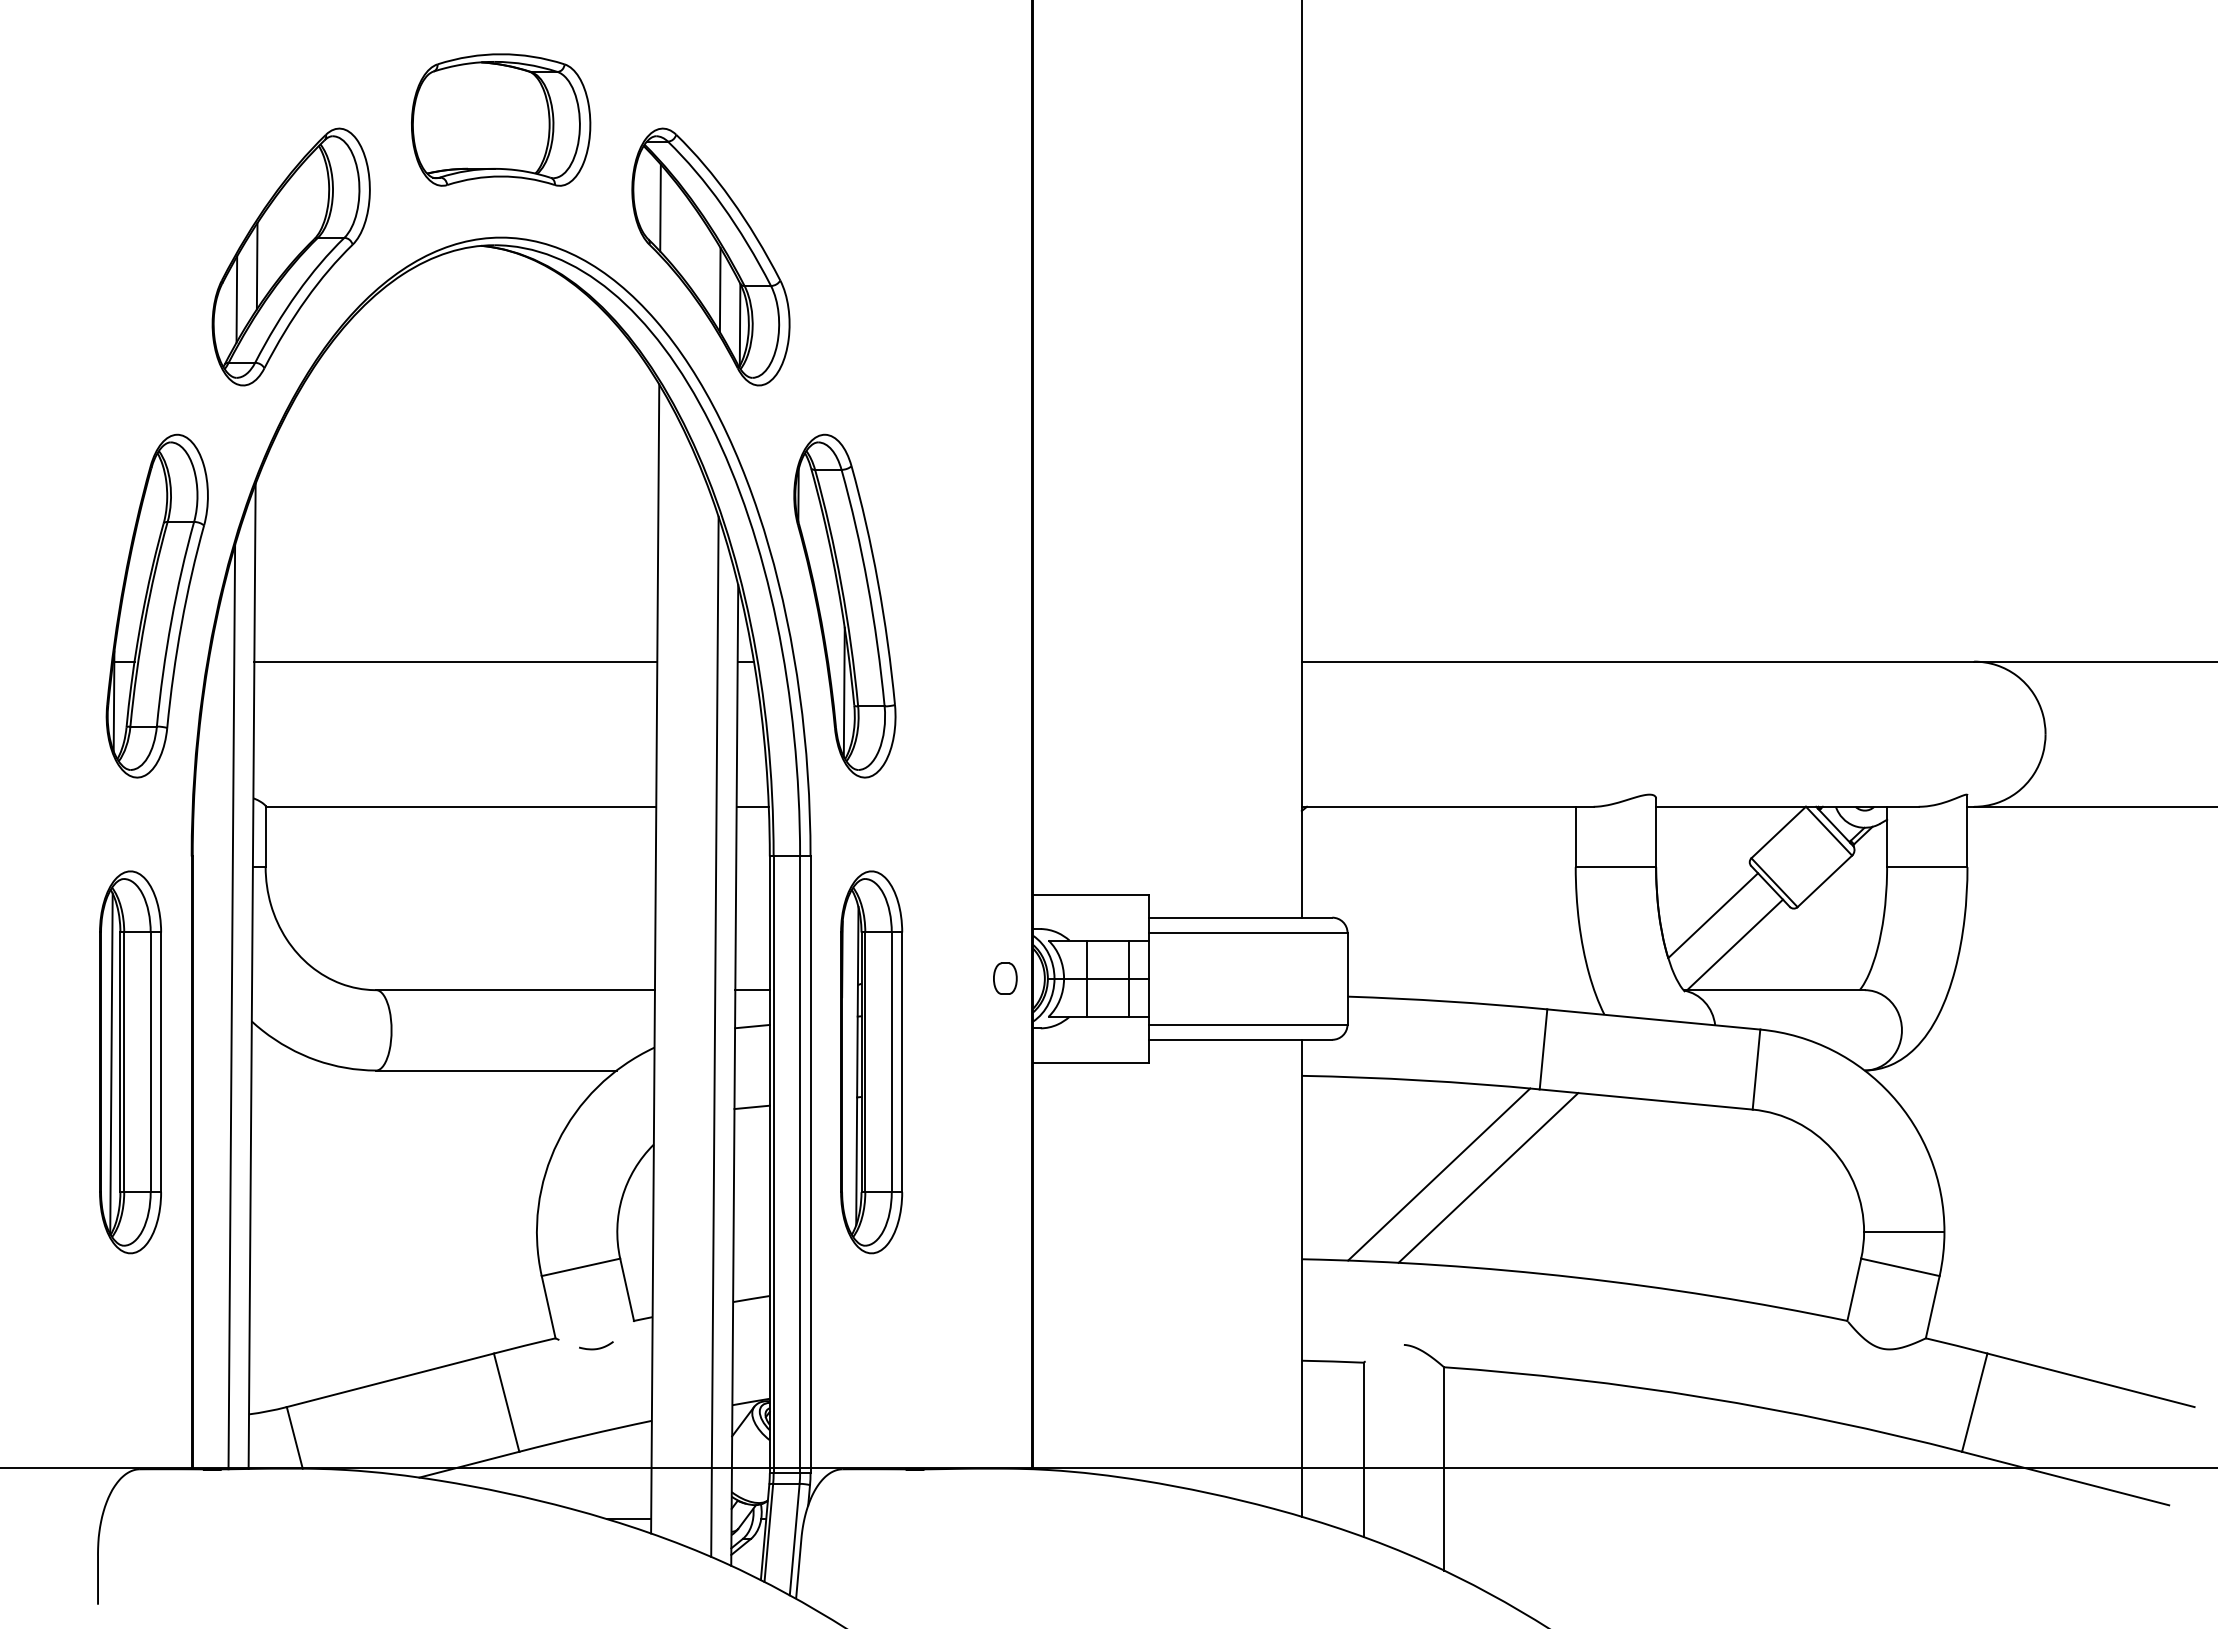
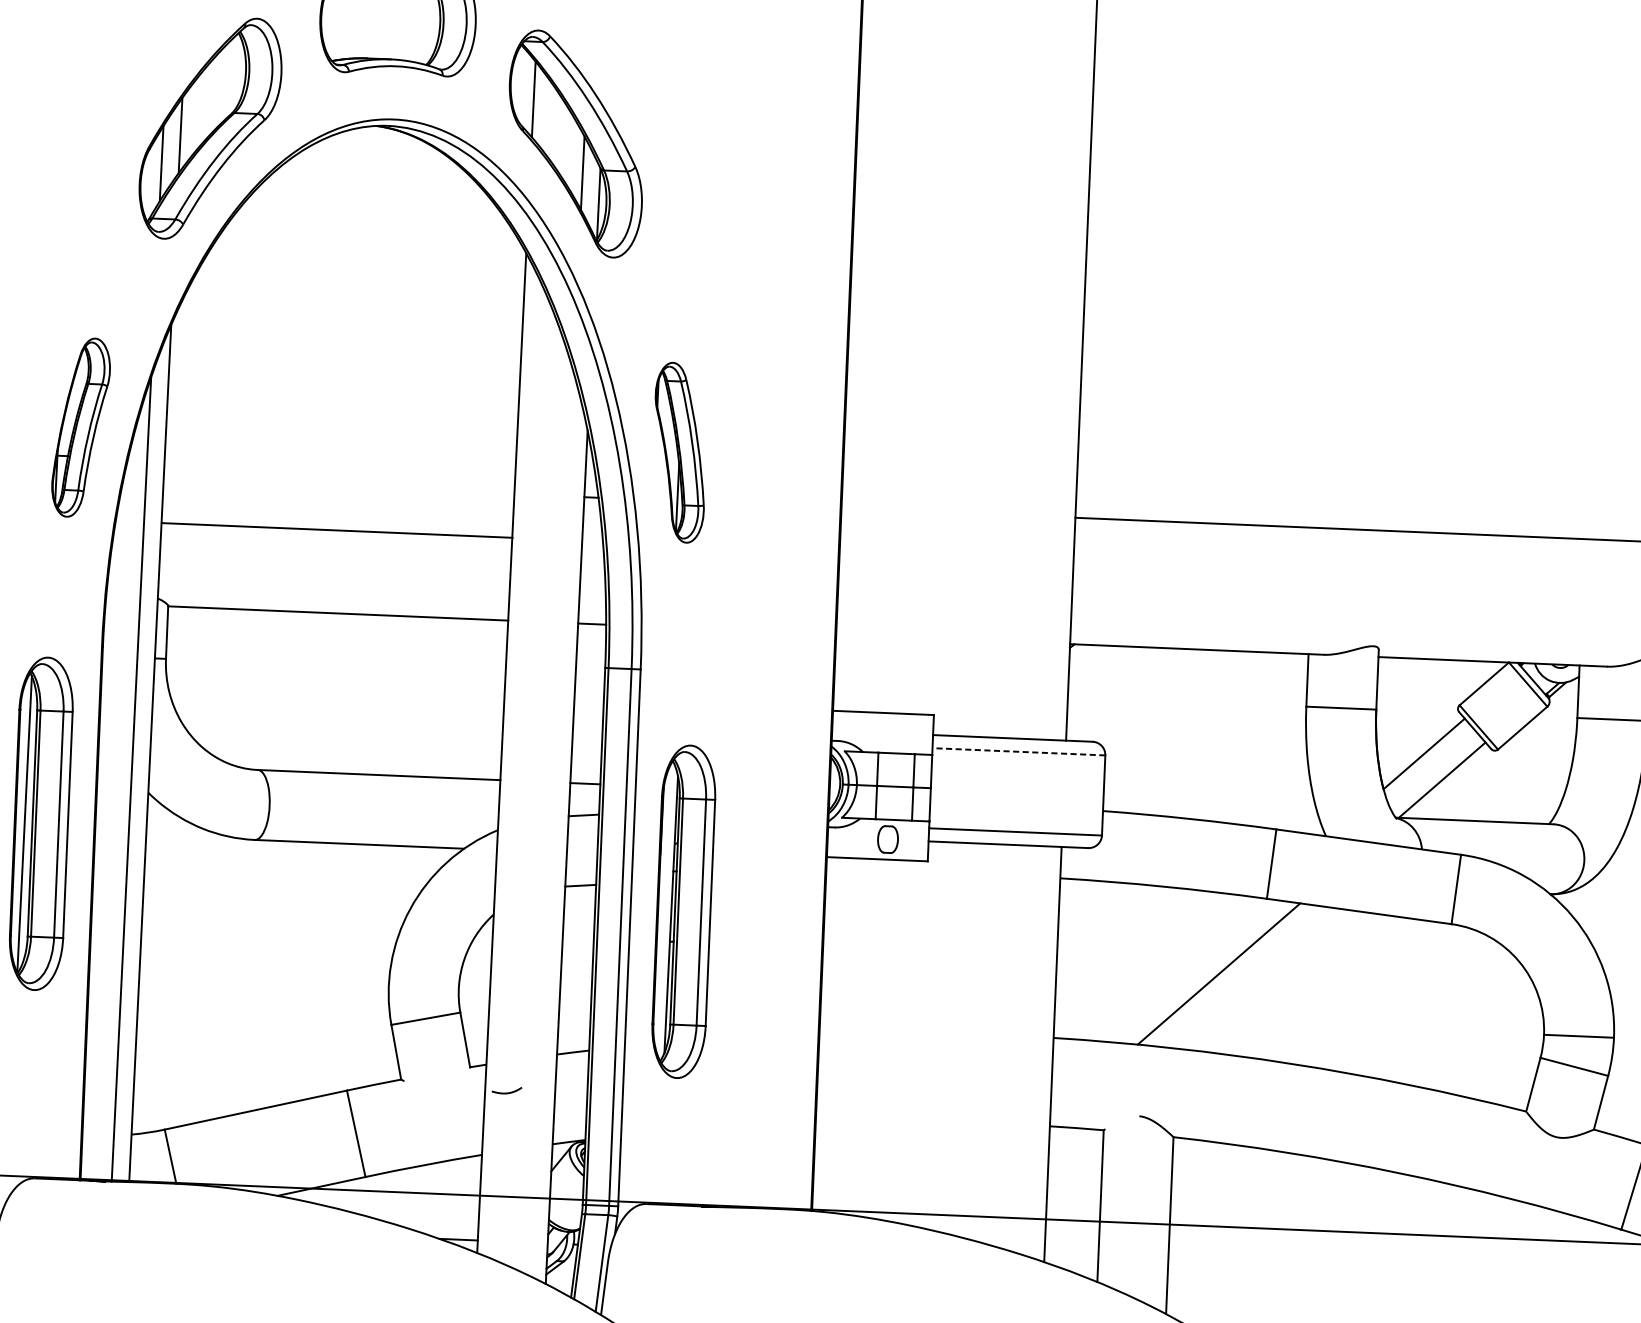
part: (156, 605) -> (80, 427), size x0.6
part: (844, 605) -> (679, 452), size x0.6
line: (455, 661) -> (336, 530), moved
line: (1247, 932) -> (1018, 751), solid -> dashed
part: (1005, 978) -> (888, 839), moved
line: (714, 1036) -> (550, 822), removed
part: (871, 1062) -> (683, 911), moved
line: (1439, 1174) -> (1176, 969), removed
curve: (598, 1347) -> (508, 1092), moved

